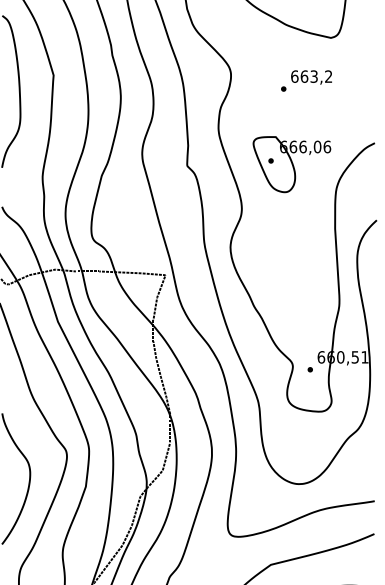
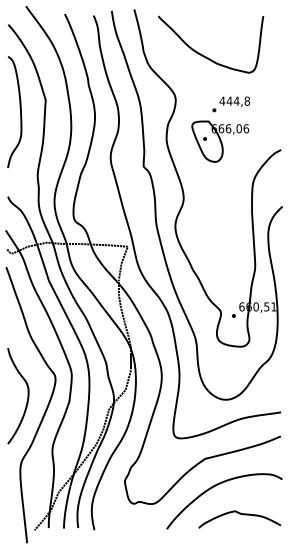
text: (311, 75) -> (234, 100), 663,2 -> 444,8
part: (292, 164) -> (220, 141), moved

